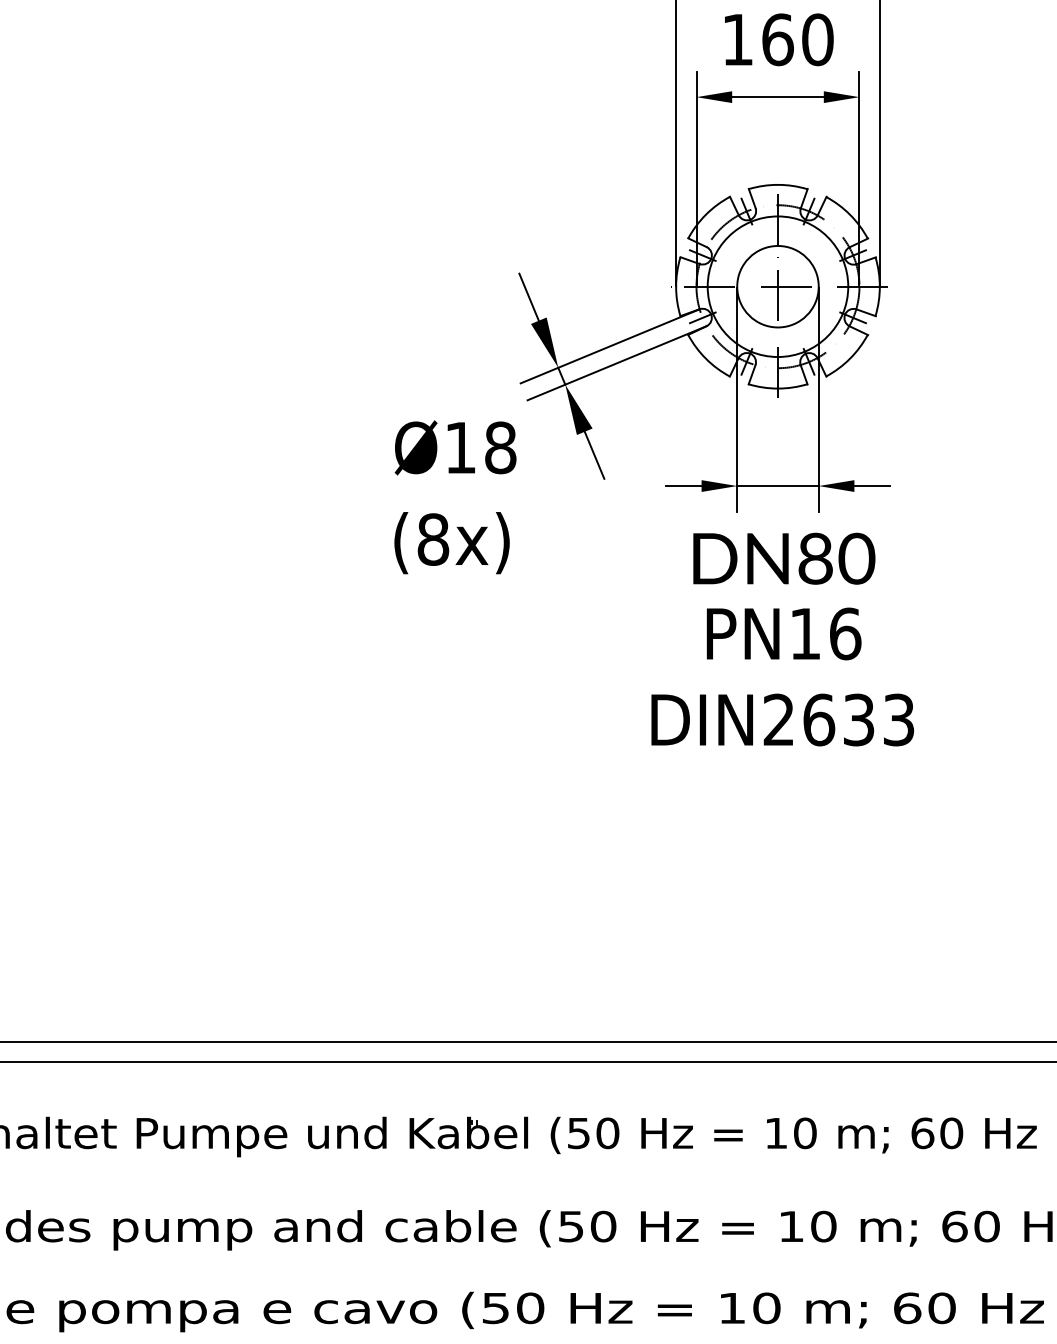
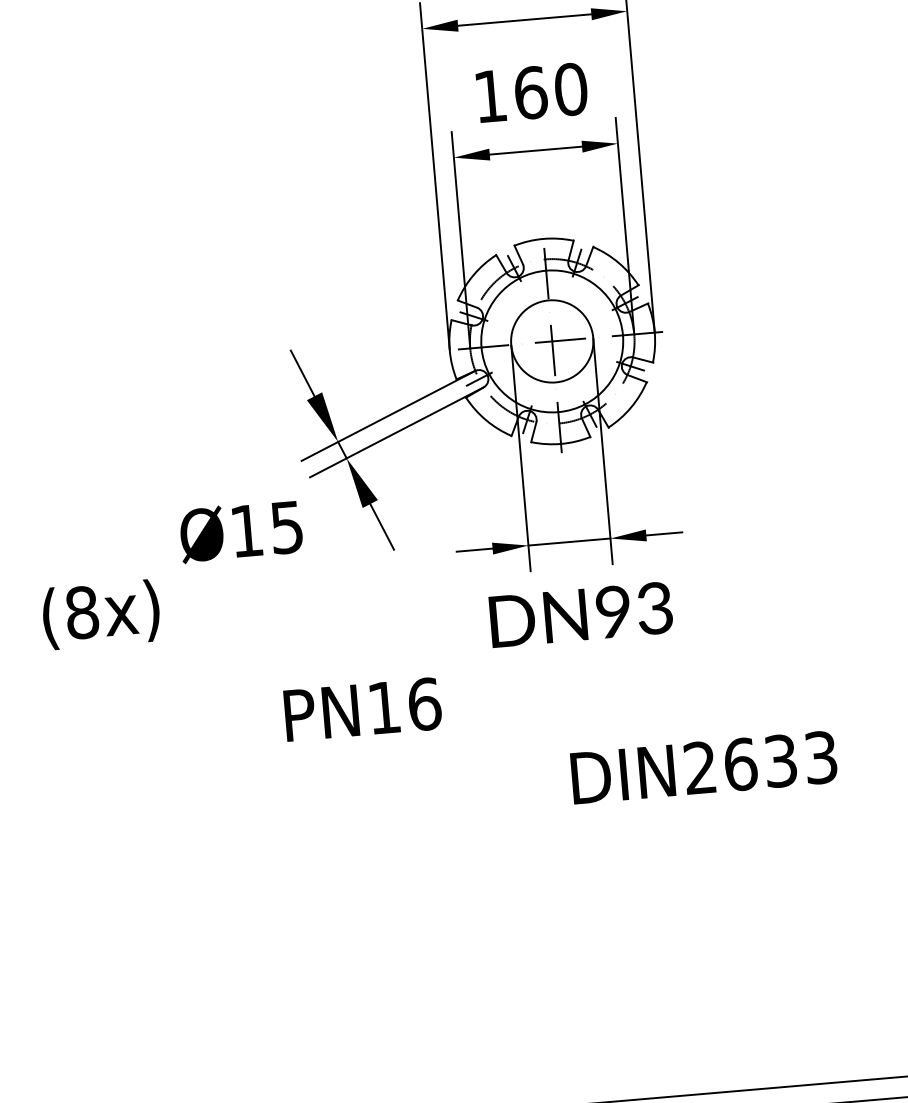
text: (500, 447) -> (286, 527), Ø18 -> Ø15
text: (451, 543) -> (100, 615), moved
text: (836, 558) -> (634, 609), DN80 -> DN93
text: (783, 633) -> (362, 709), moved
text: (782, 719) -> (703, 767), moved

